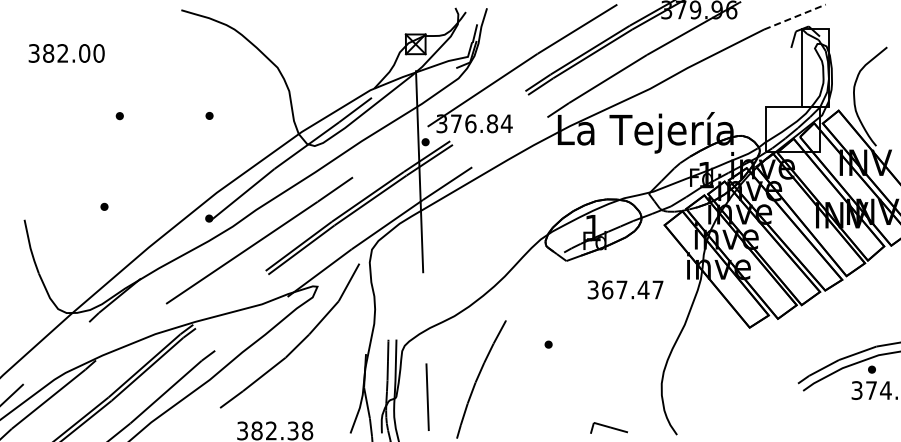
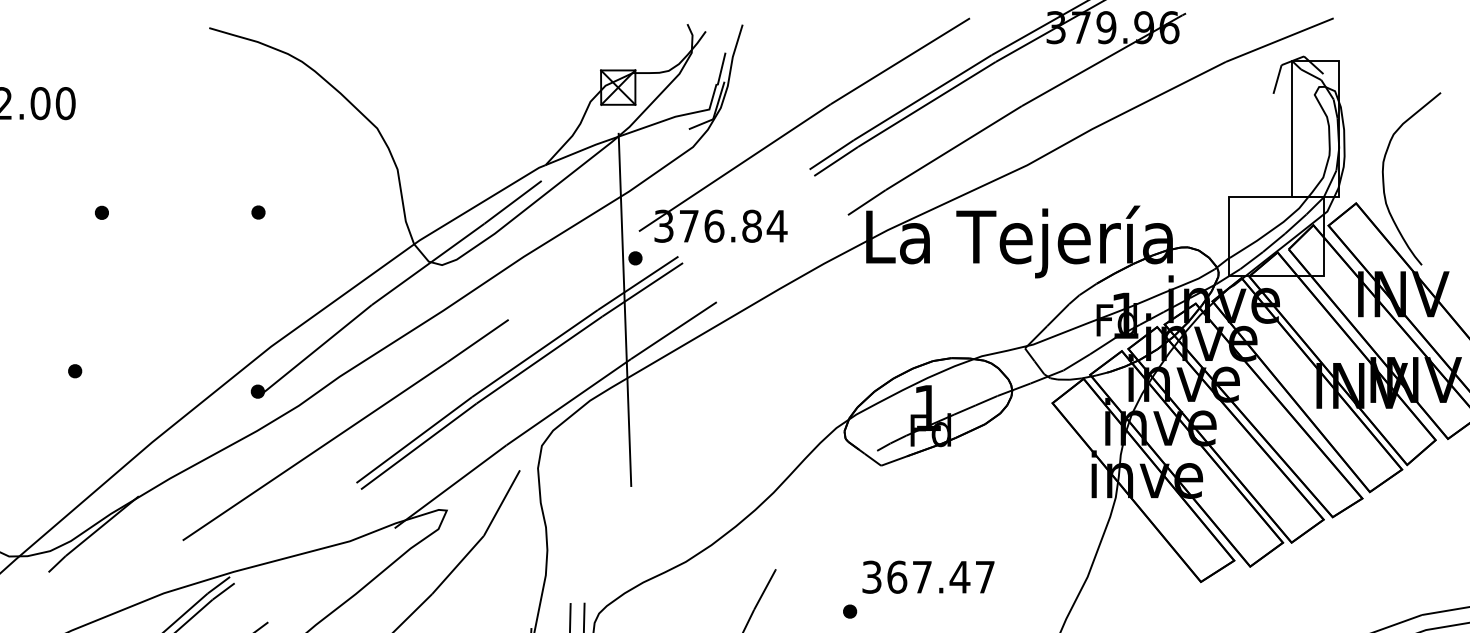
line: (795, 16) -> (1280, 39), dashed -> solid
text: (625, 289) -> (928, 576), moved

